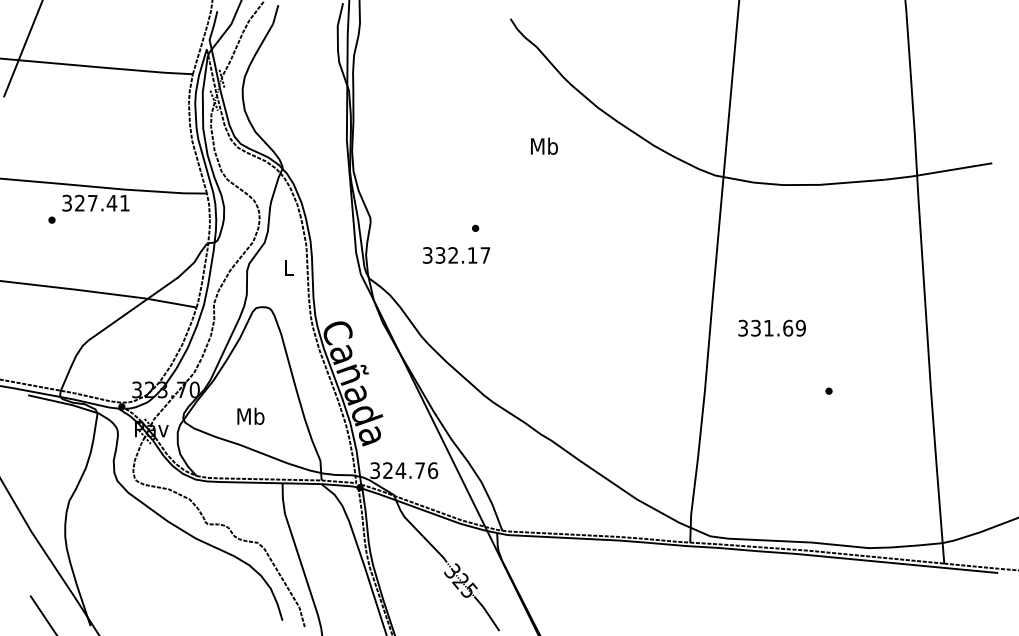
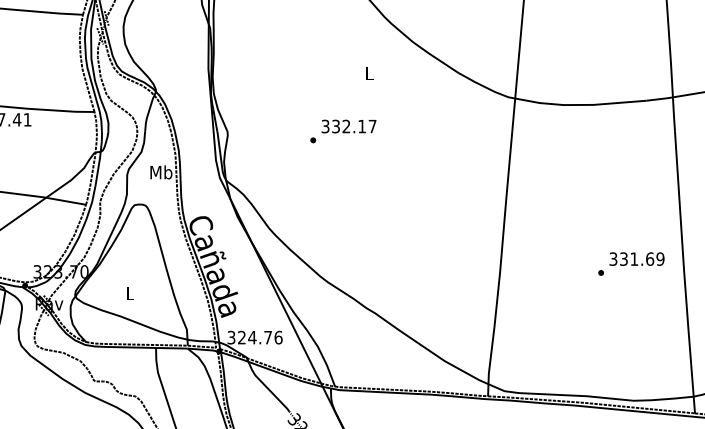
text: (544, 145) -> (369, 72), Mb -> L
text: (456, 255) -> (349, 126), moved
text: (288, 267) -> (160, 172), L -> Mb
text: (771, 327) -> (636, 258), moved
text: (250, 415) -> (129, 292), Mb -> L

